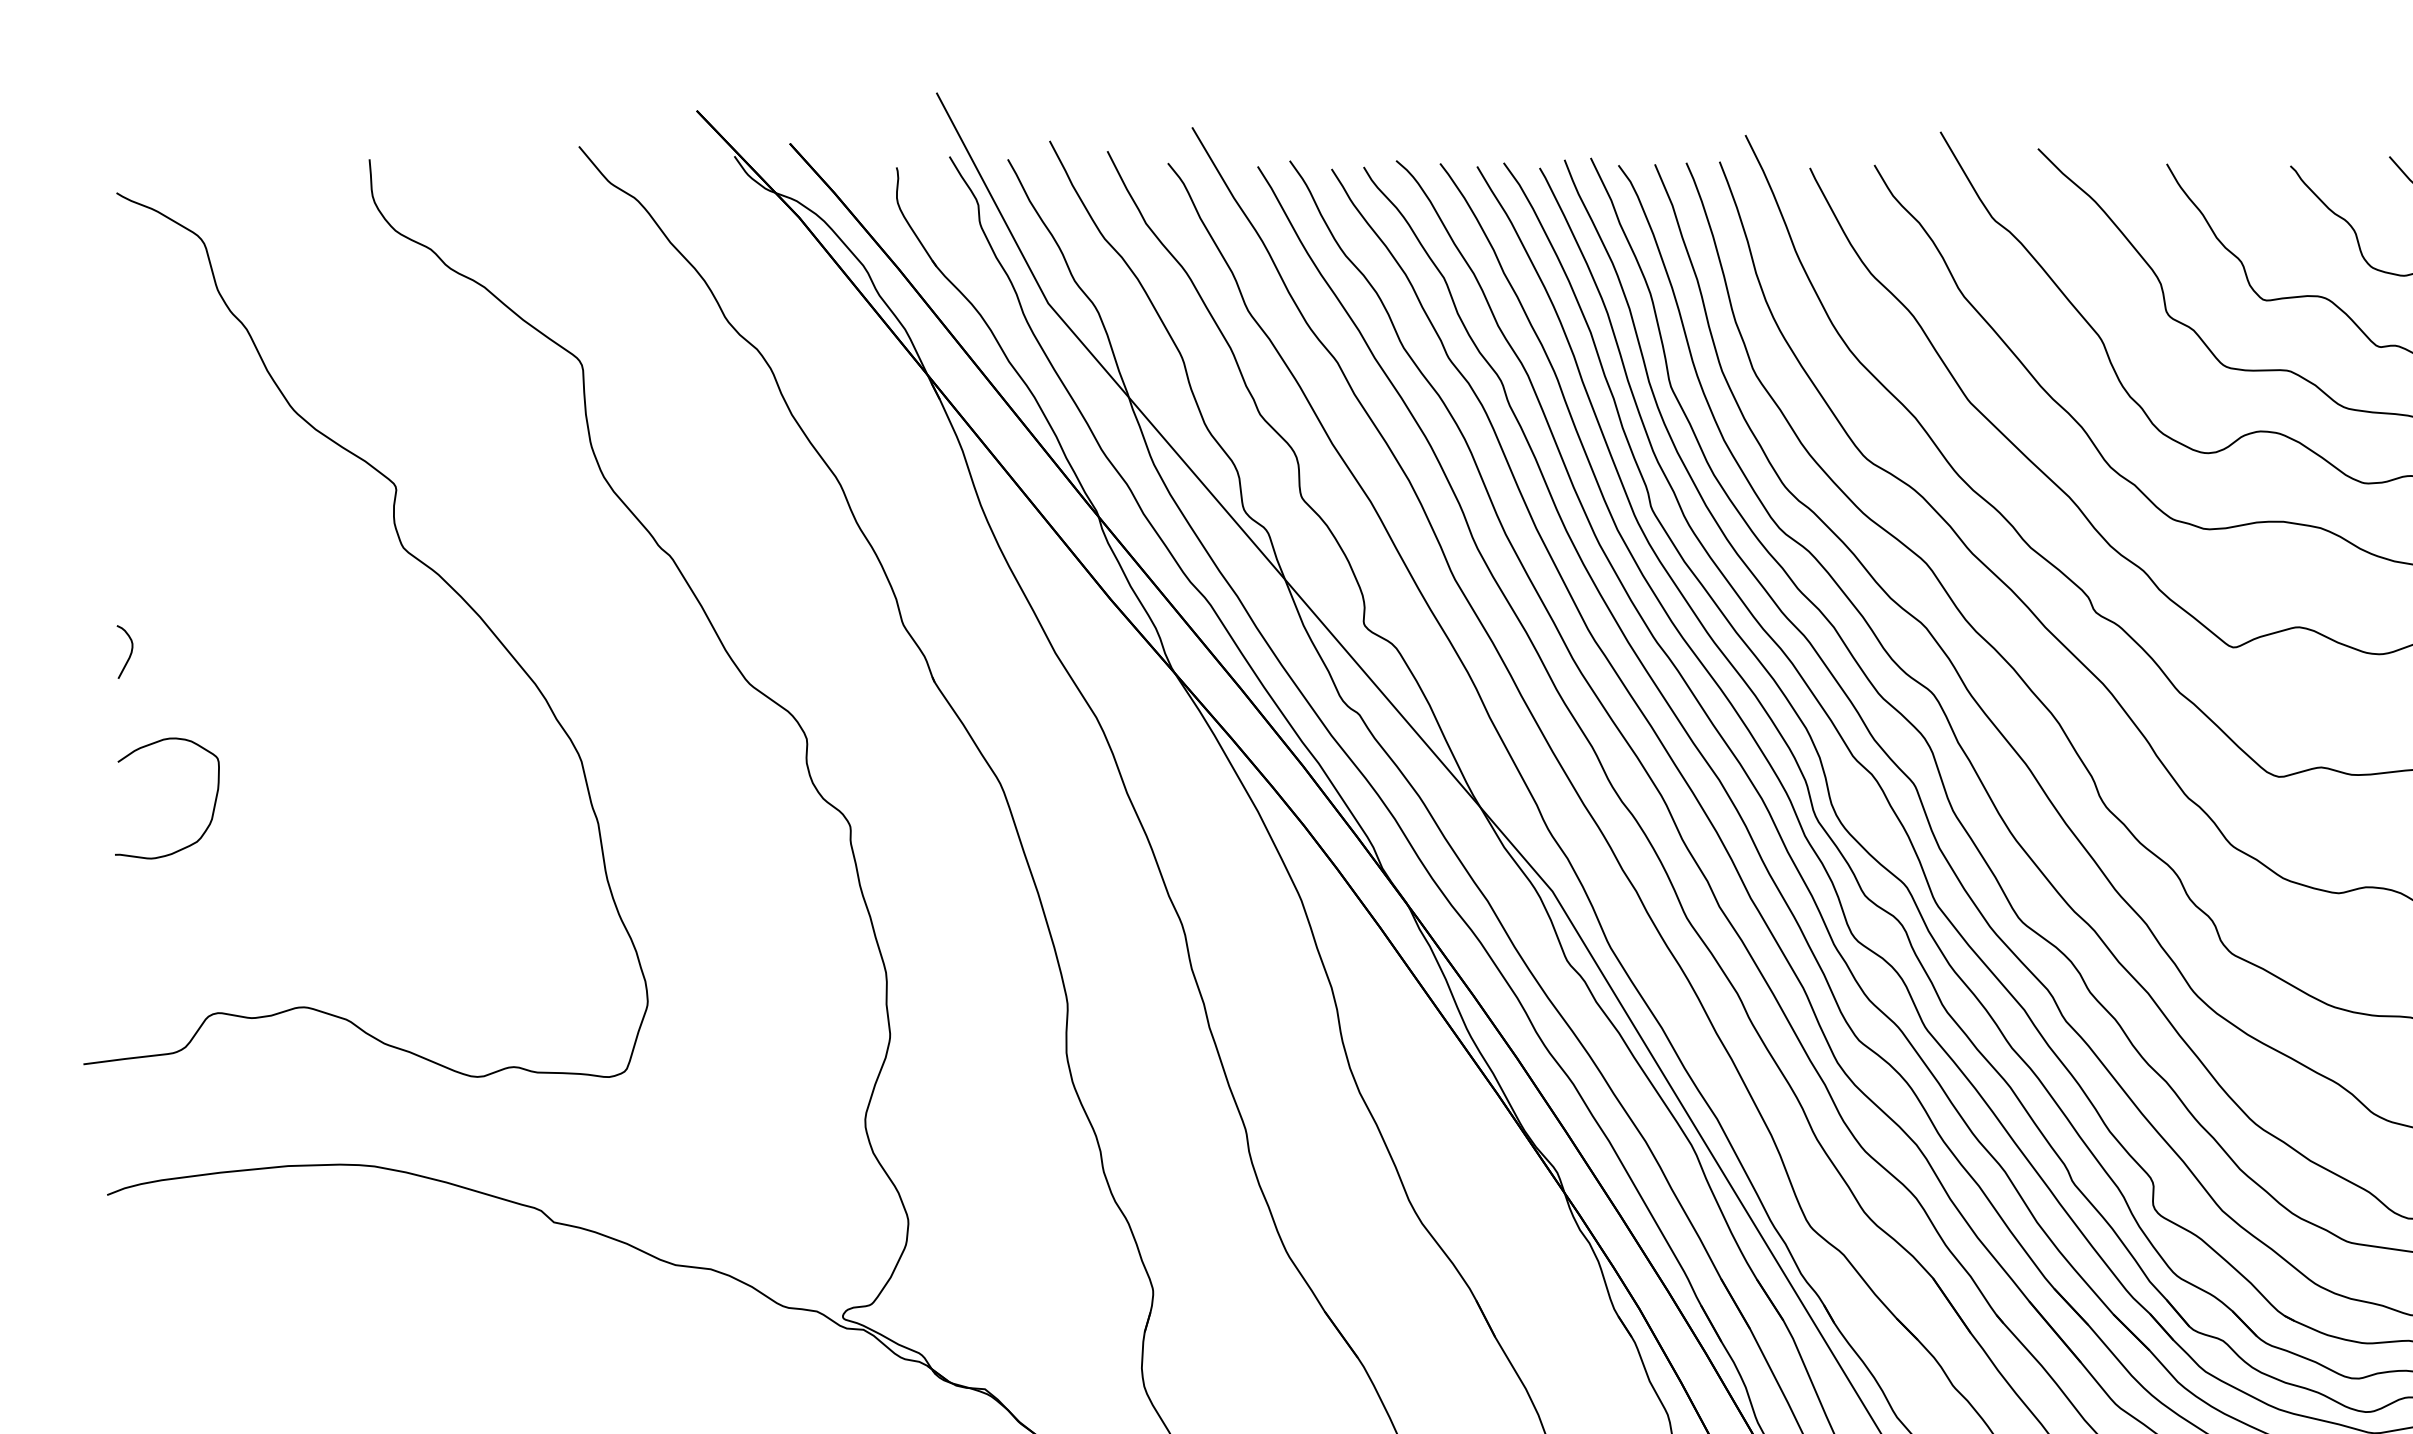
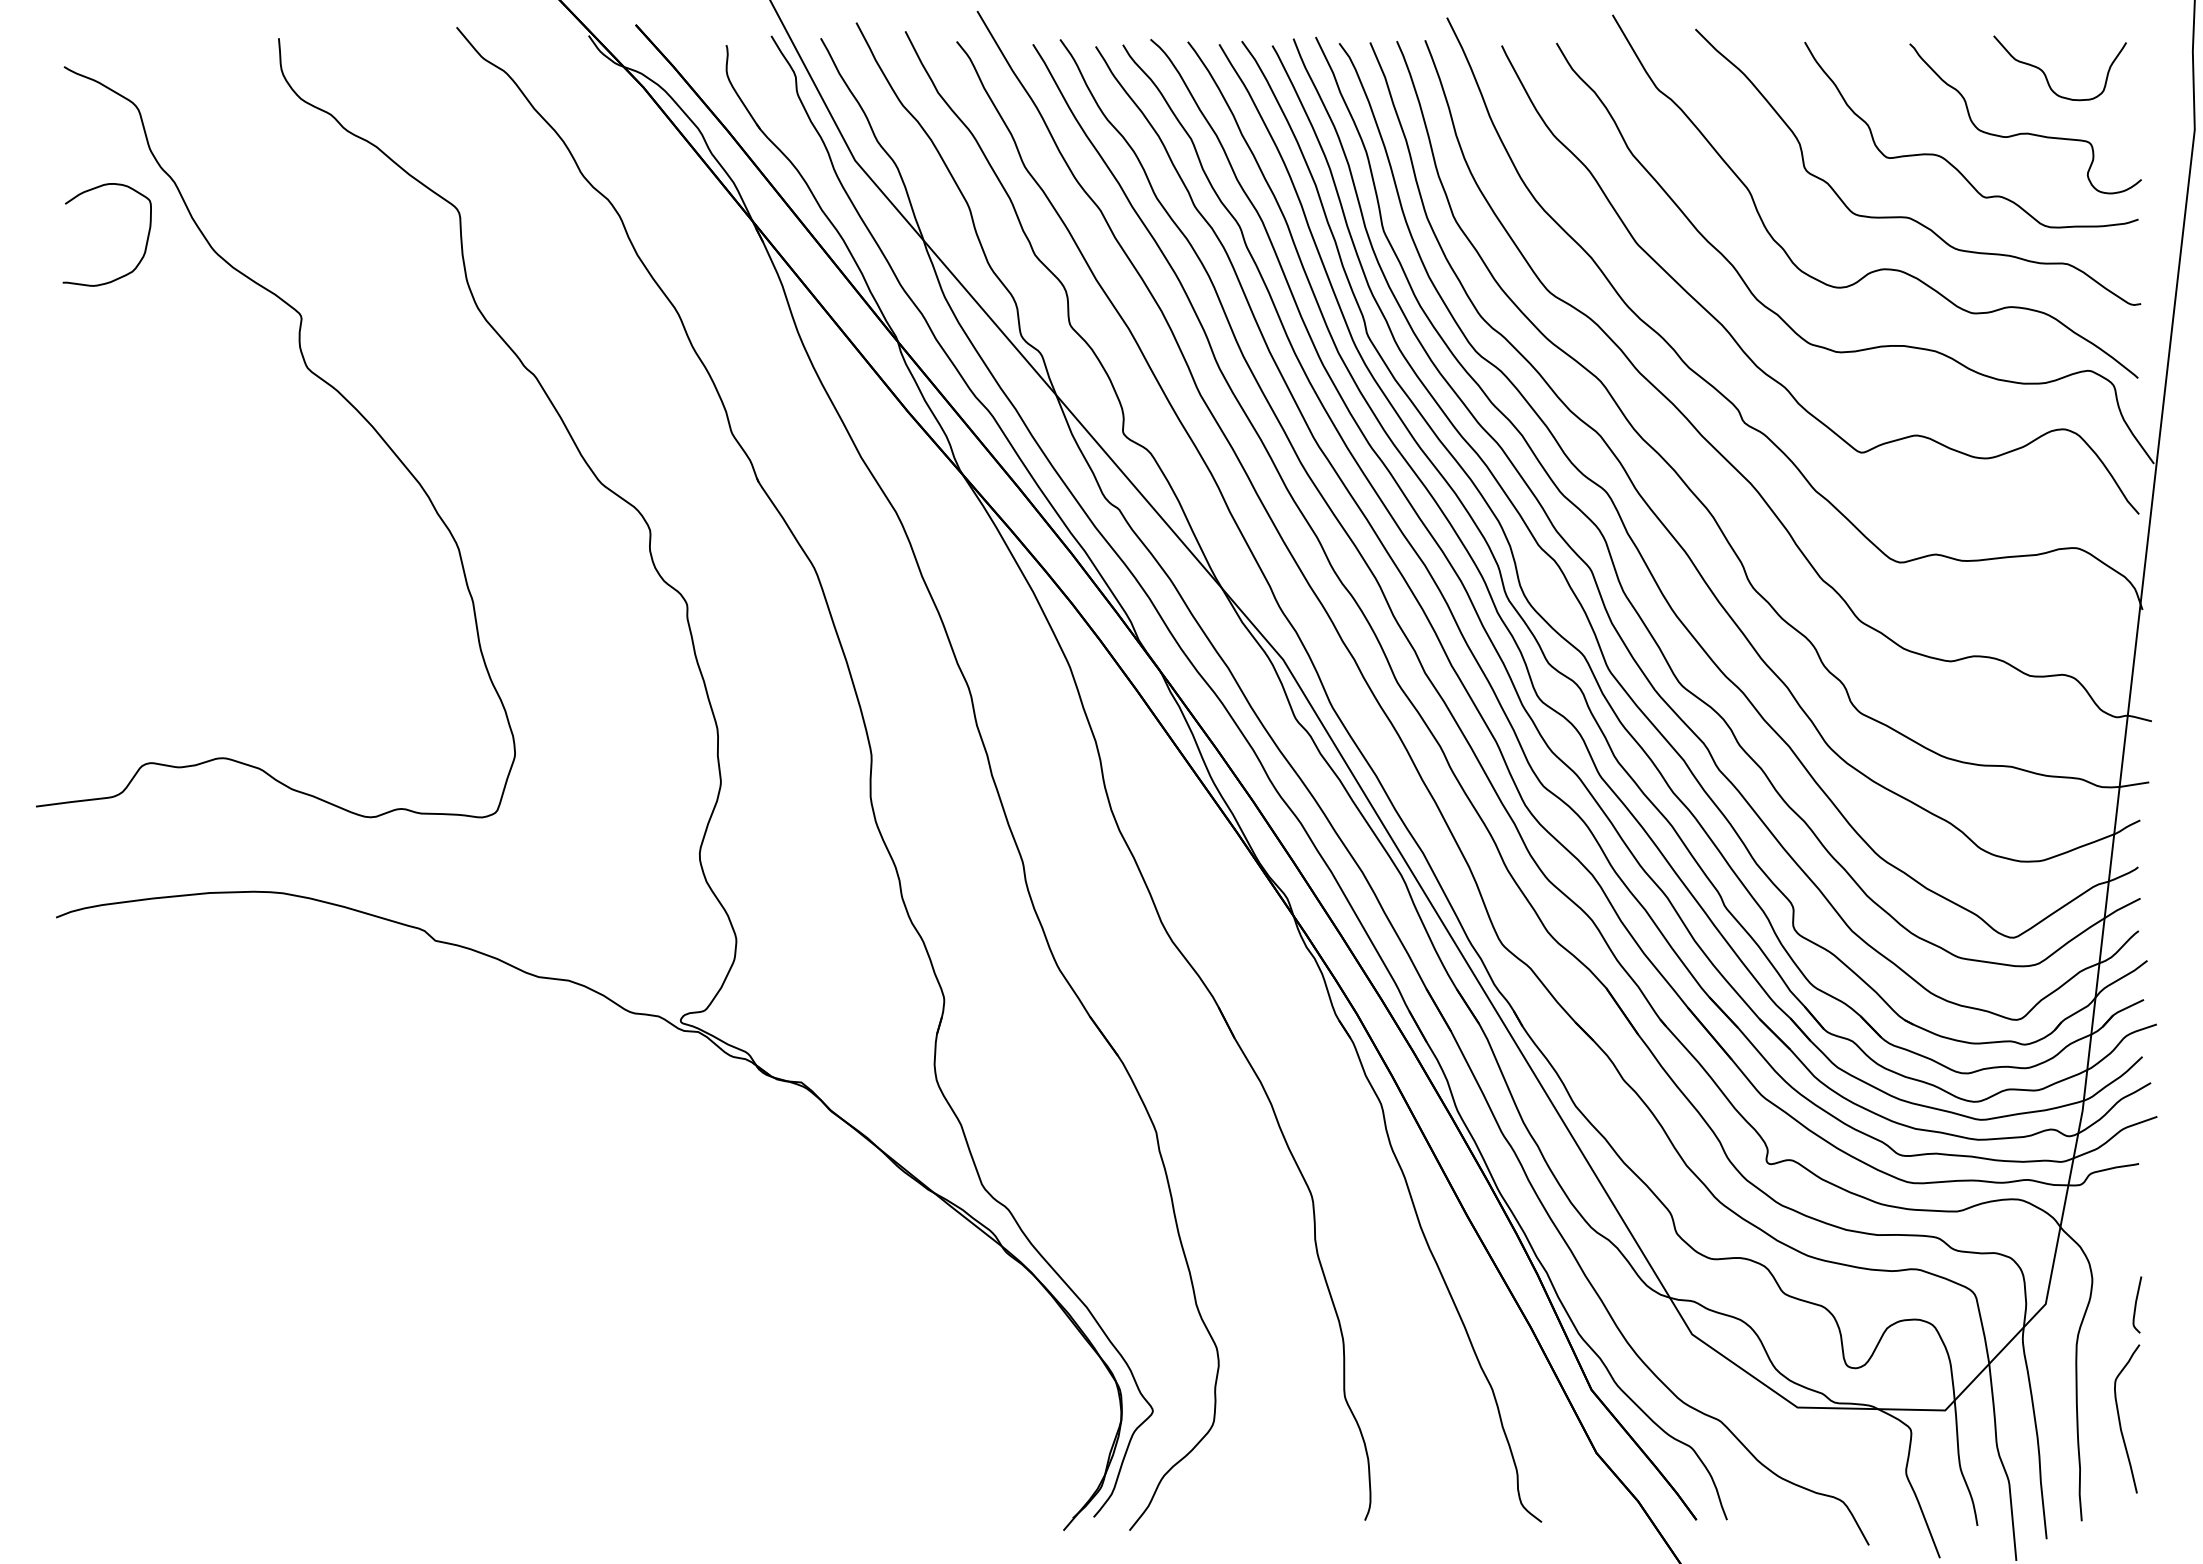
curve: (130, 653) -> (75, 457), removed
curve: (212, 809) -> (145, 244), moved

